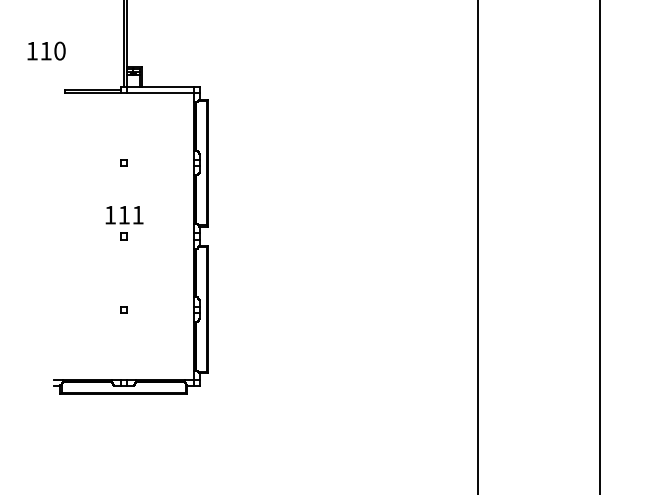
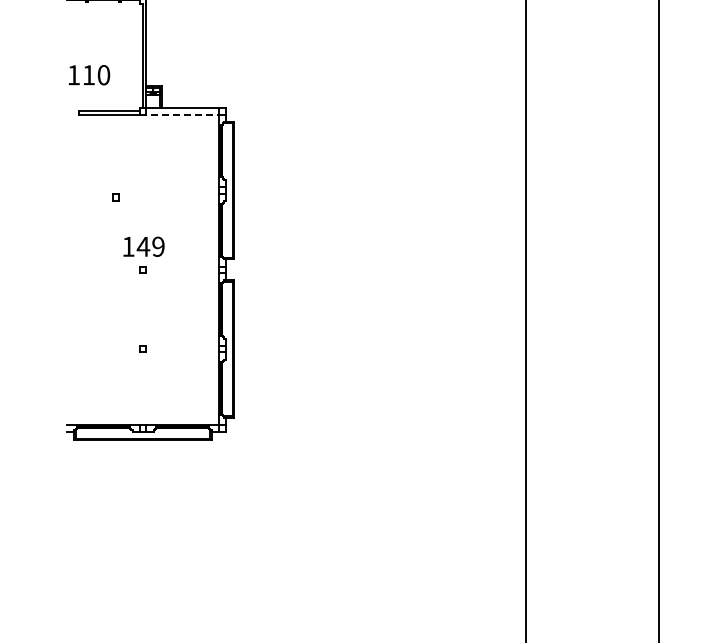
text: (46, 51) -> (89, 75), moved
line: (157, 92) -> (179, 114), solid -> dashed
part: (123, 163) -> (115, 197), moved
text: (130, 214) -> (150, 246), 111 -> 149

